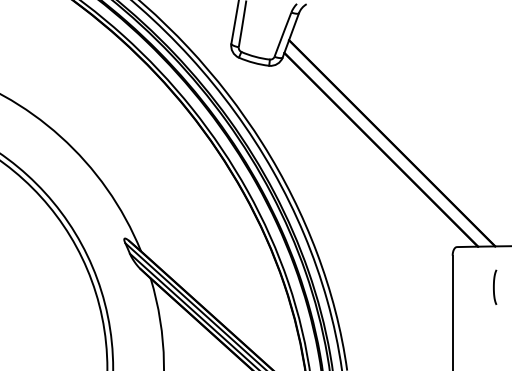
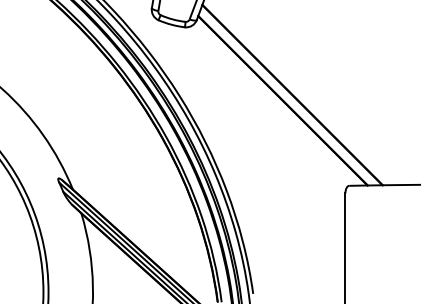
curve: (494, 286) -> (382, 220), removed

